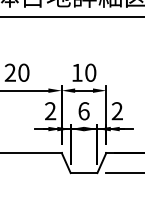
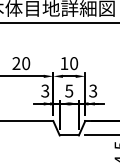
text: (84, 110) -> (69, 90), 6 -> 5
text: (50, 111) -> (45, 91), 2 -> 3
text: (117, 111) -> (93, 91), 2 -> 3

